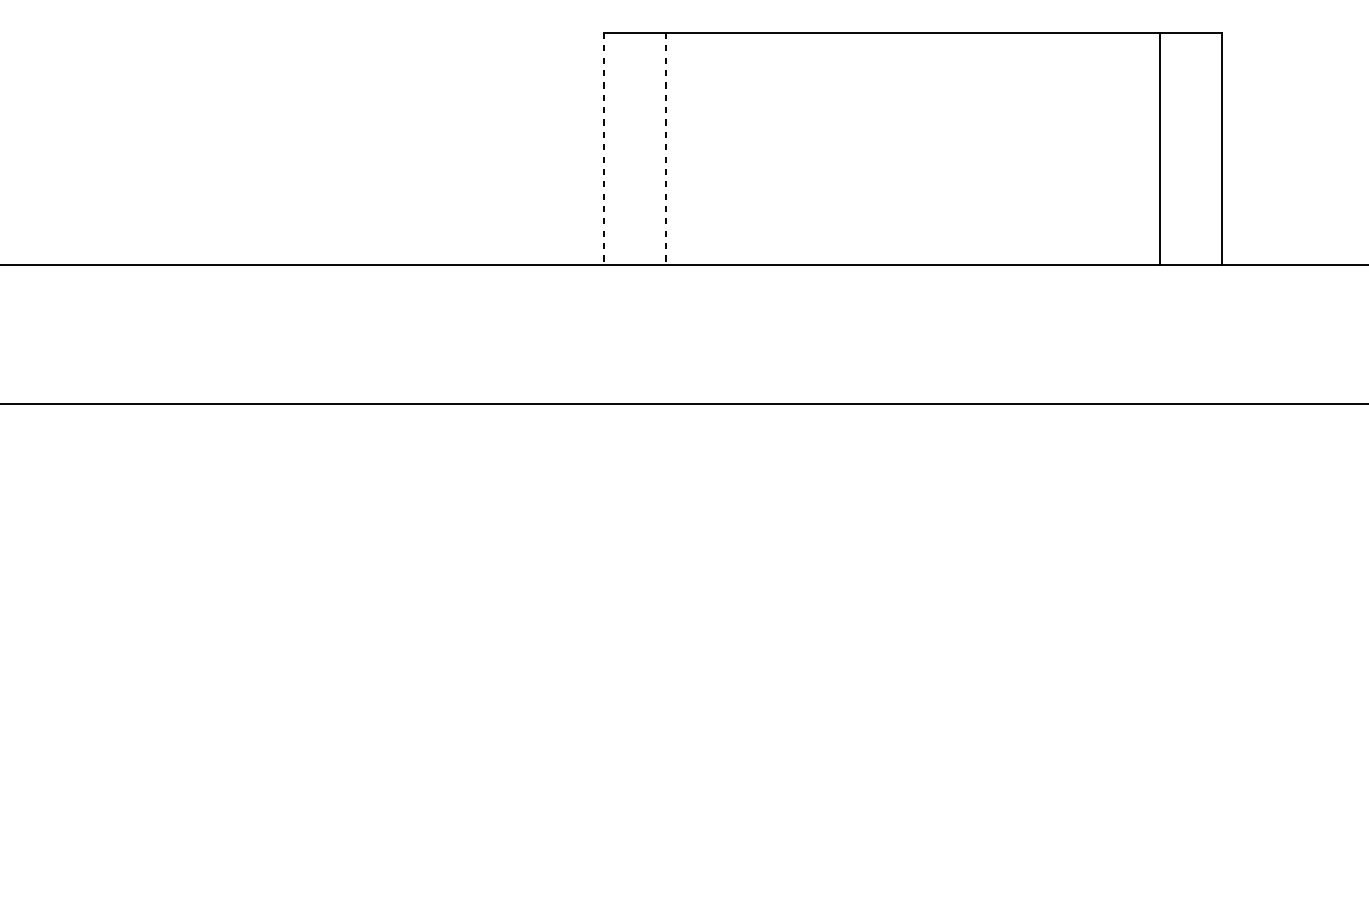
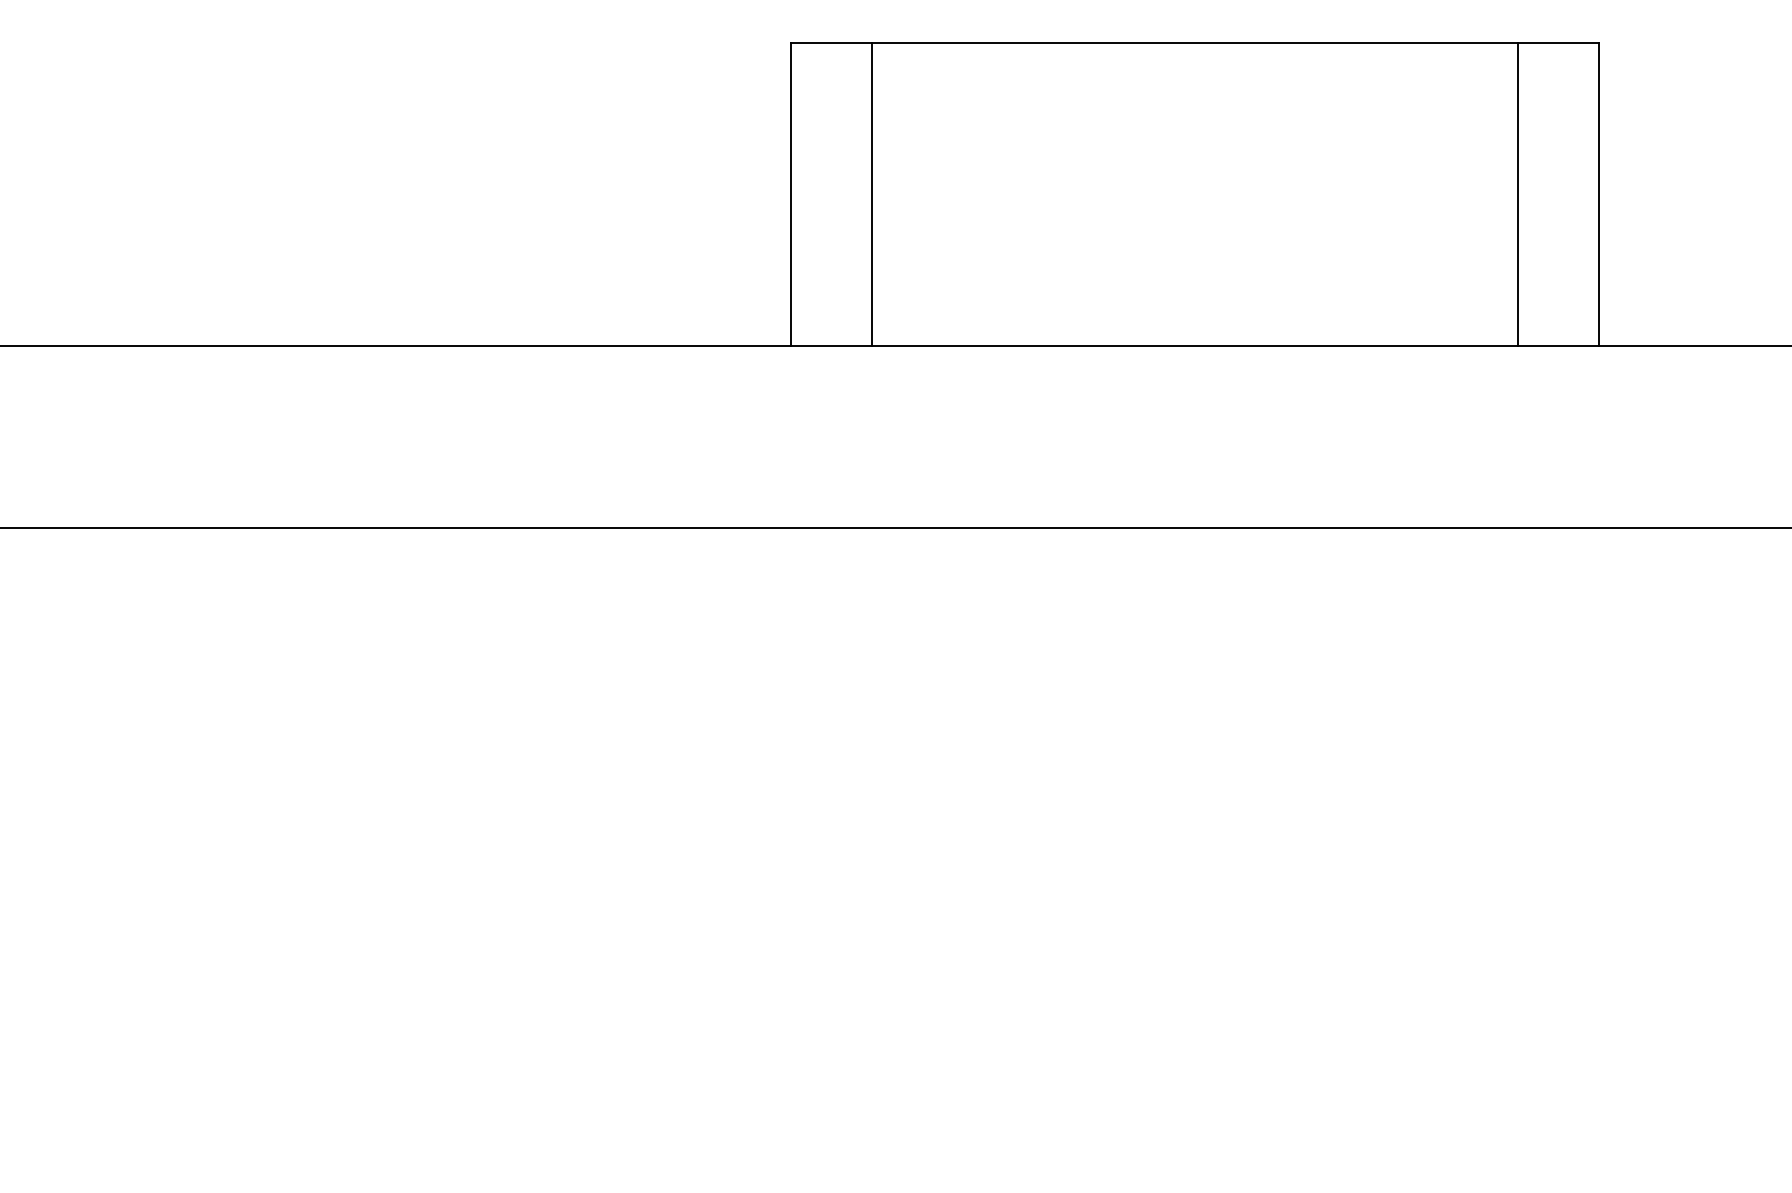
line: (603, 148) -> (790, 194), dashed -> solid
line: (665, 148) -> (871, 194), dashed -> solid

